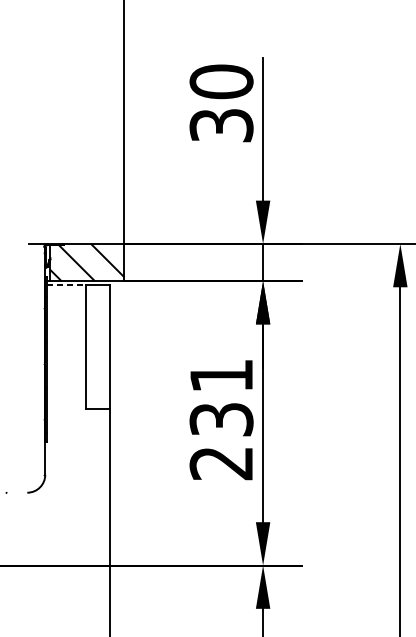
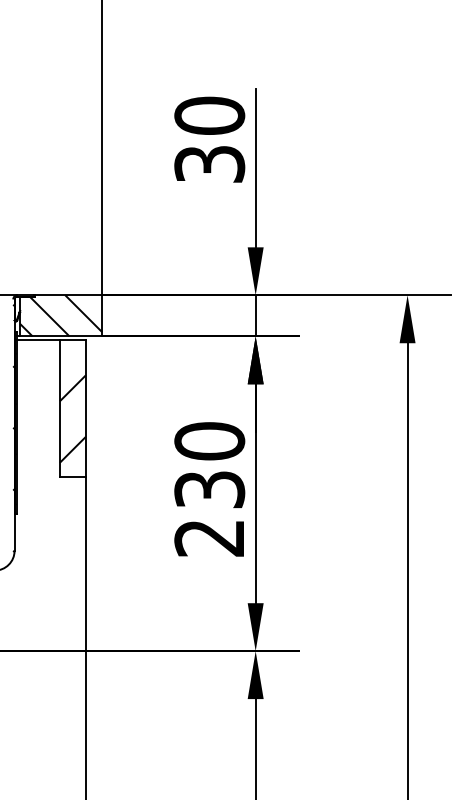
line: (66, 284) -> (38, 340), dashed -> solid
hatch: (97, 355) -> (72, 418), added
text: (221, 376) -> (209, 441), 231 -> 230

